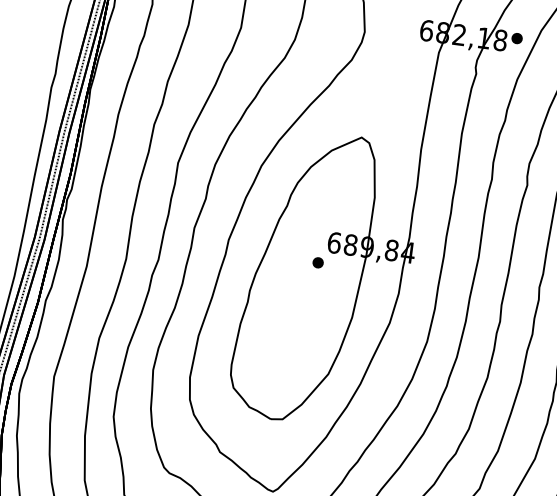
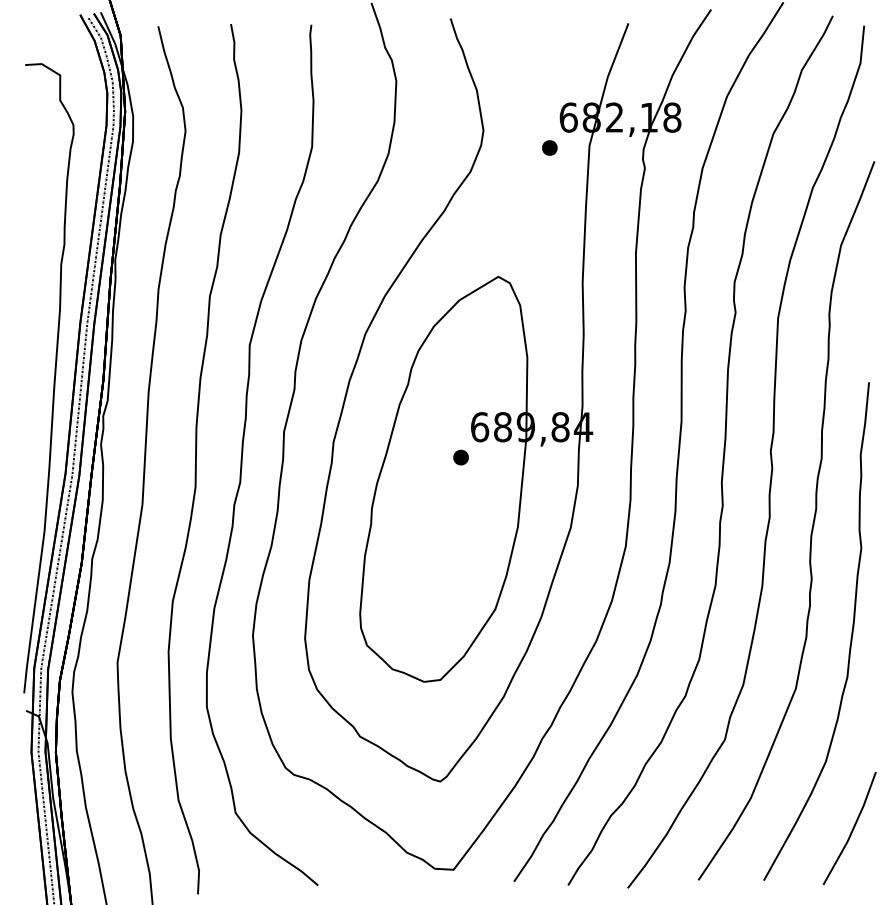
part: (516, 38) -> (549, 147), moved

